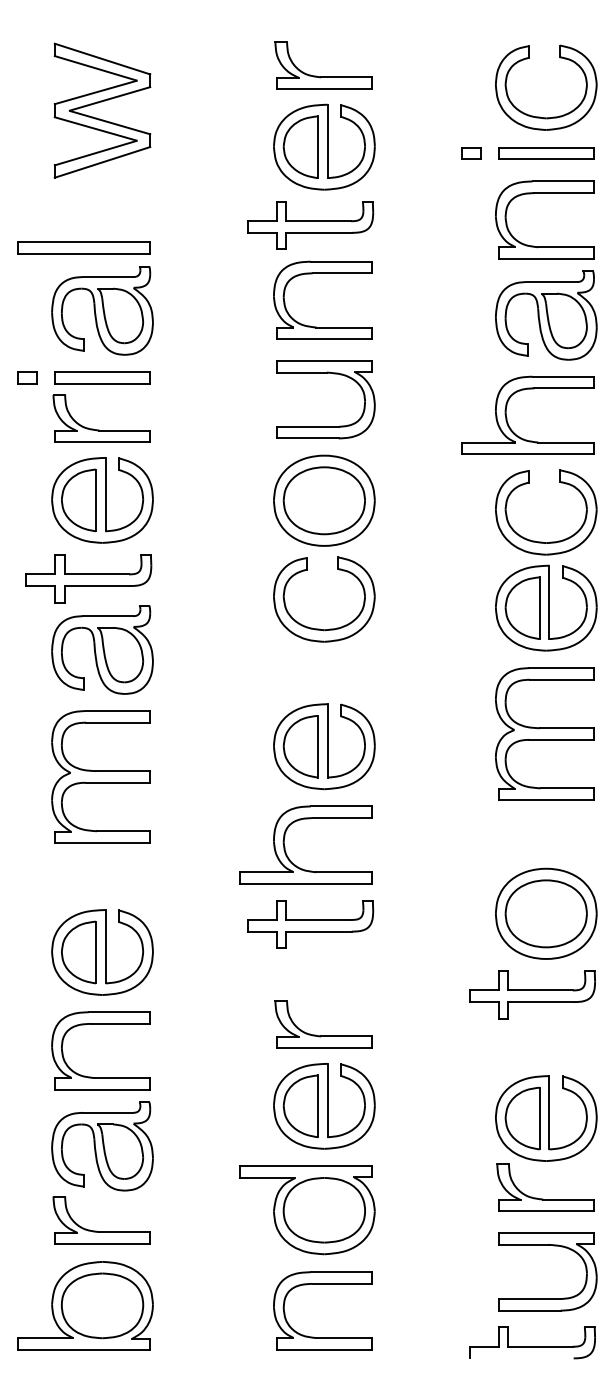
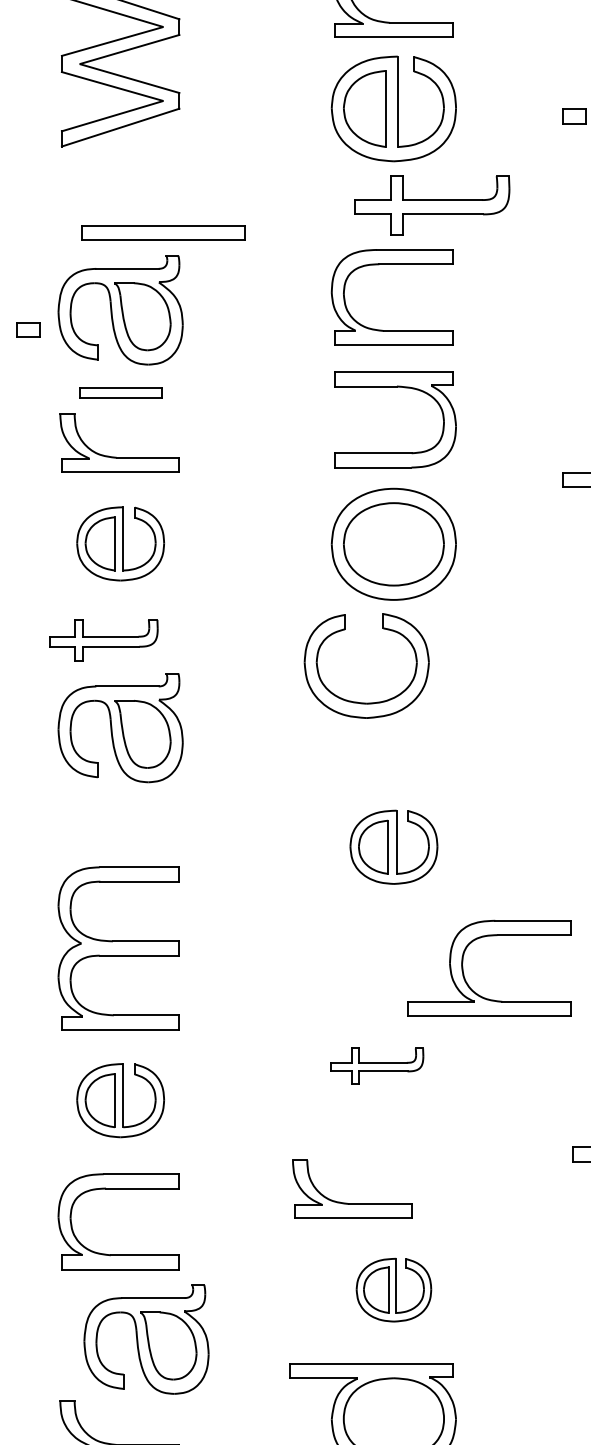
part: (310, 225) -> (432, 205), moved
part: (83, 247) -> (162, 232), moved
part: (27, 377) -> (28, 329), moved
part: (102, 377) -> (120, 392), size x0.7
part: (102, 500) -> (120, 544), size x0.7
part: (88, 578) -> (103, 640), size x0.7
part: (319, 628) -> (360, 701), moved
part: (324, 746) -> (394, 846), size x0.7
part: (100, 776) -> (118, 947), moved
part: (285, 846) -> (464, 970), moved
part: (310, 924) -> (376, 1066), size x0.6
part: (102, 952) -> (120, 1100), size x0.7
part: (323, 1035) -> (352, 1202), moved
part: (324, 1106) -> (394, 1290), size x0.6
part: (102, 1146) -> (146, 1339), moved

